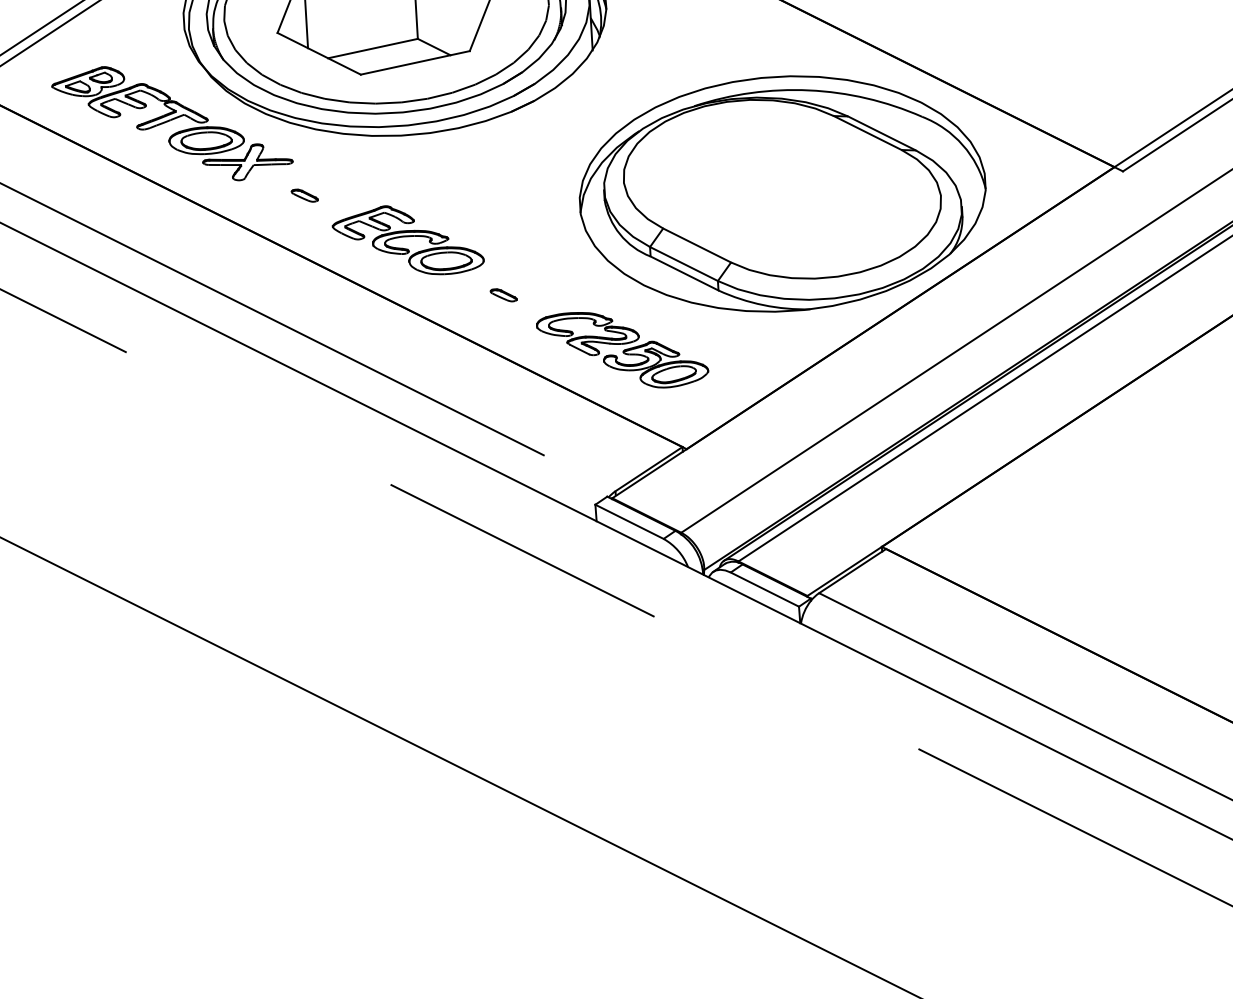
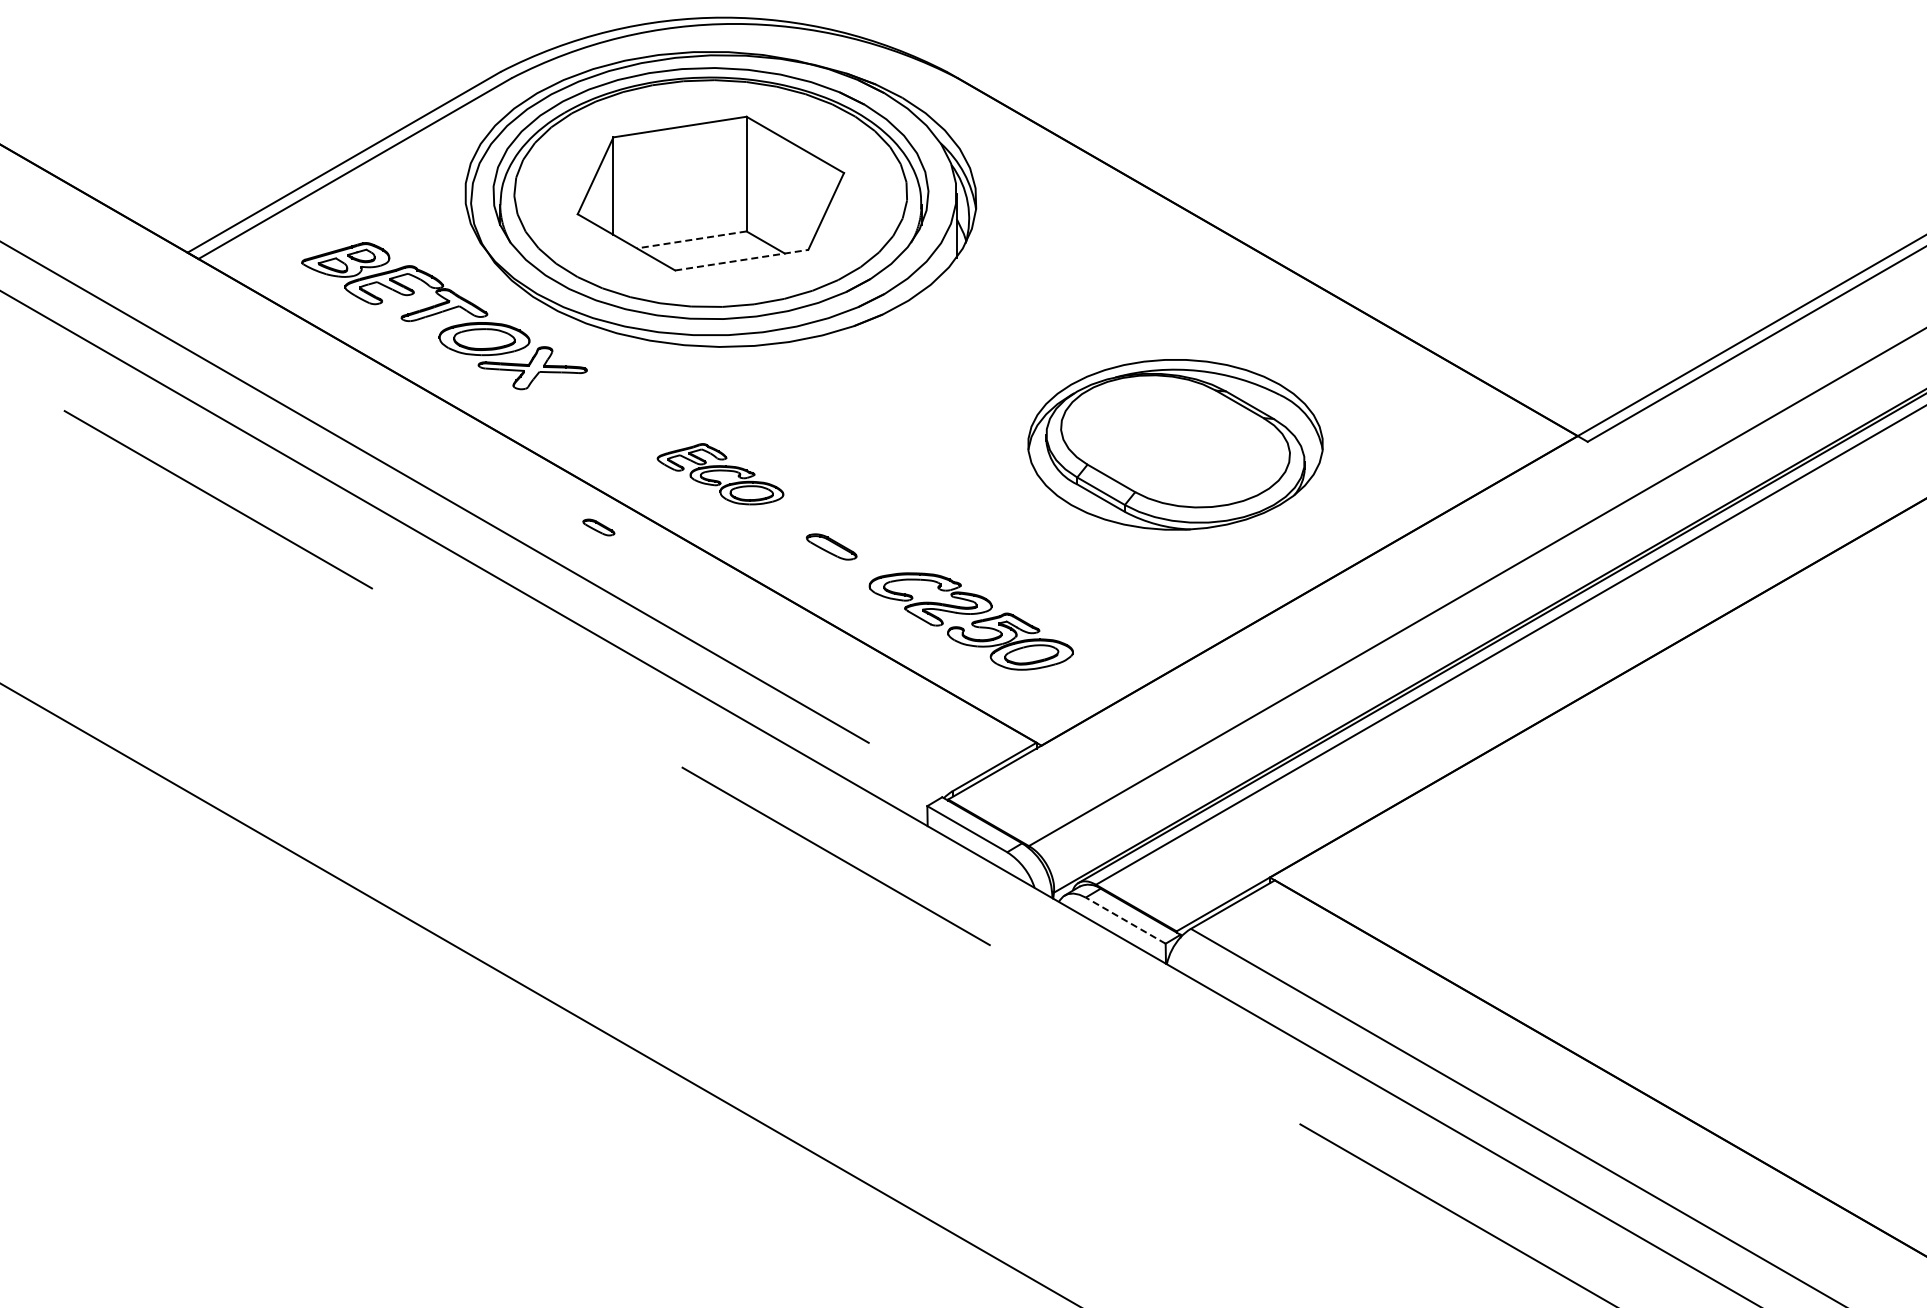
line: (372, 49) -> (691, 240), solid -> dashed
line: (415, 63) -> (742, 260), solid -> dashed
part: (782, 193) -> (1175, 444), size x0.6
part: (304, 195) -> (598, 527), moved
part: (408, 240) -> (720, 474), size x0.7
part: (503, 294) -> (831, 546), size x1.6
line: (764, 589) -> (1125, 920), solid -> dashed

